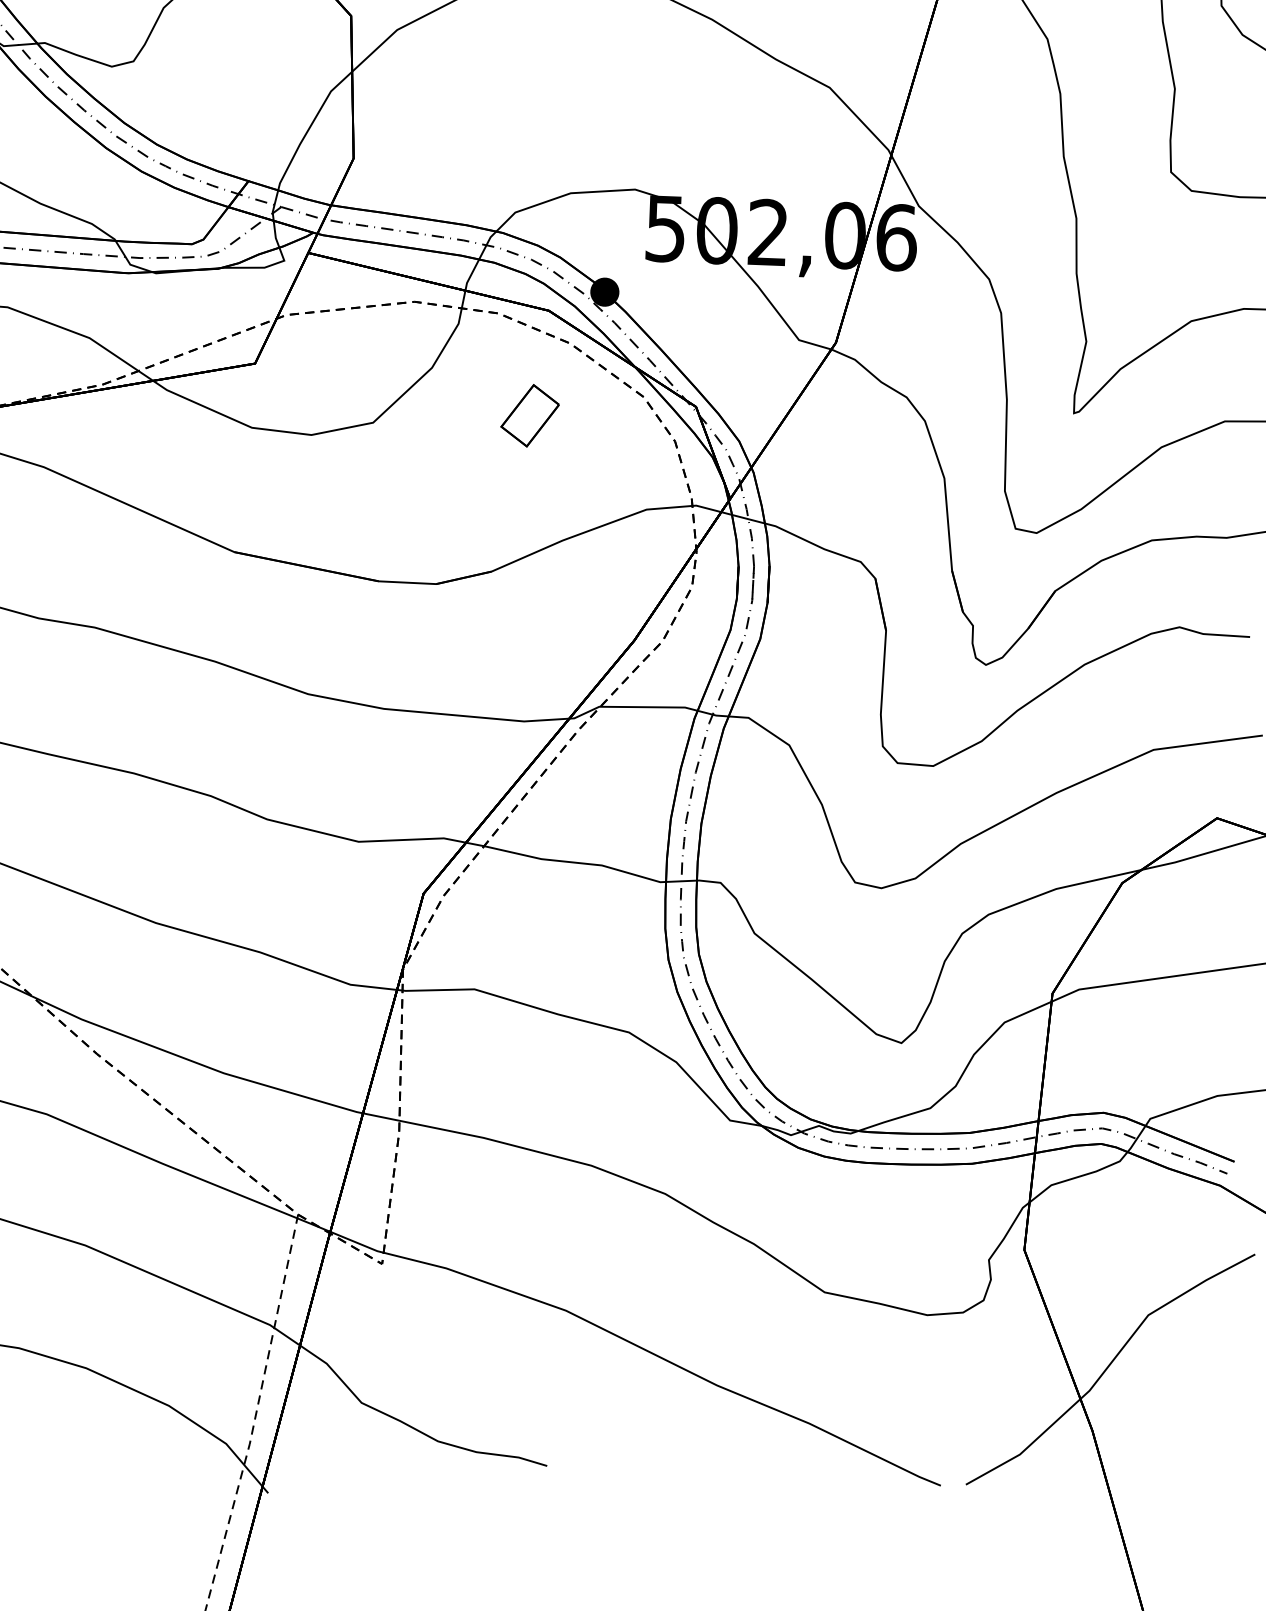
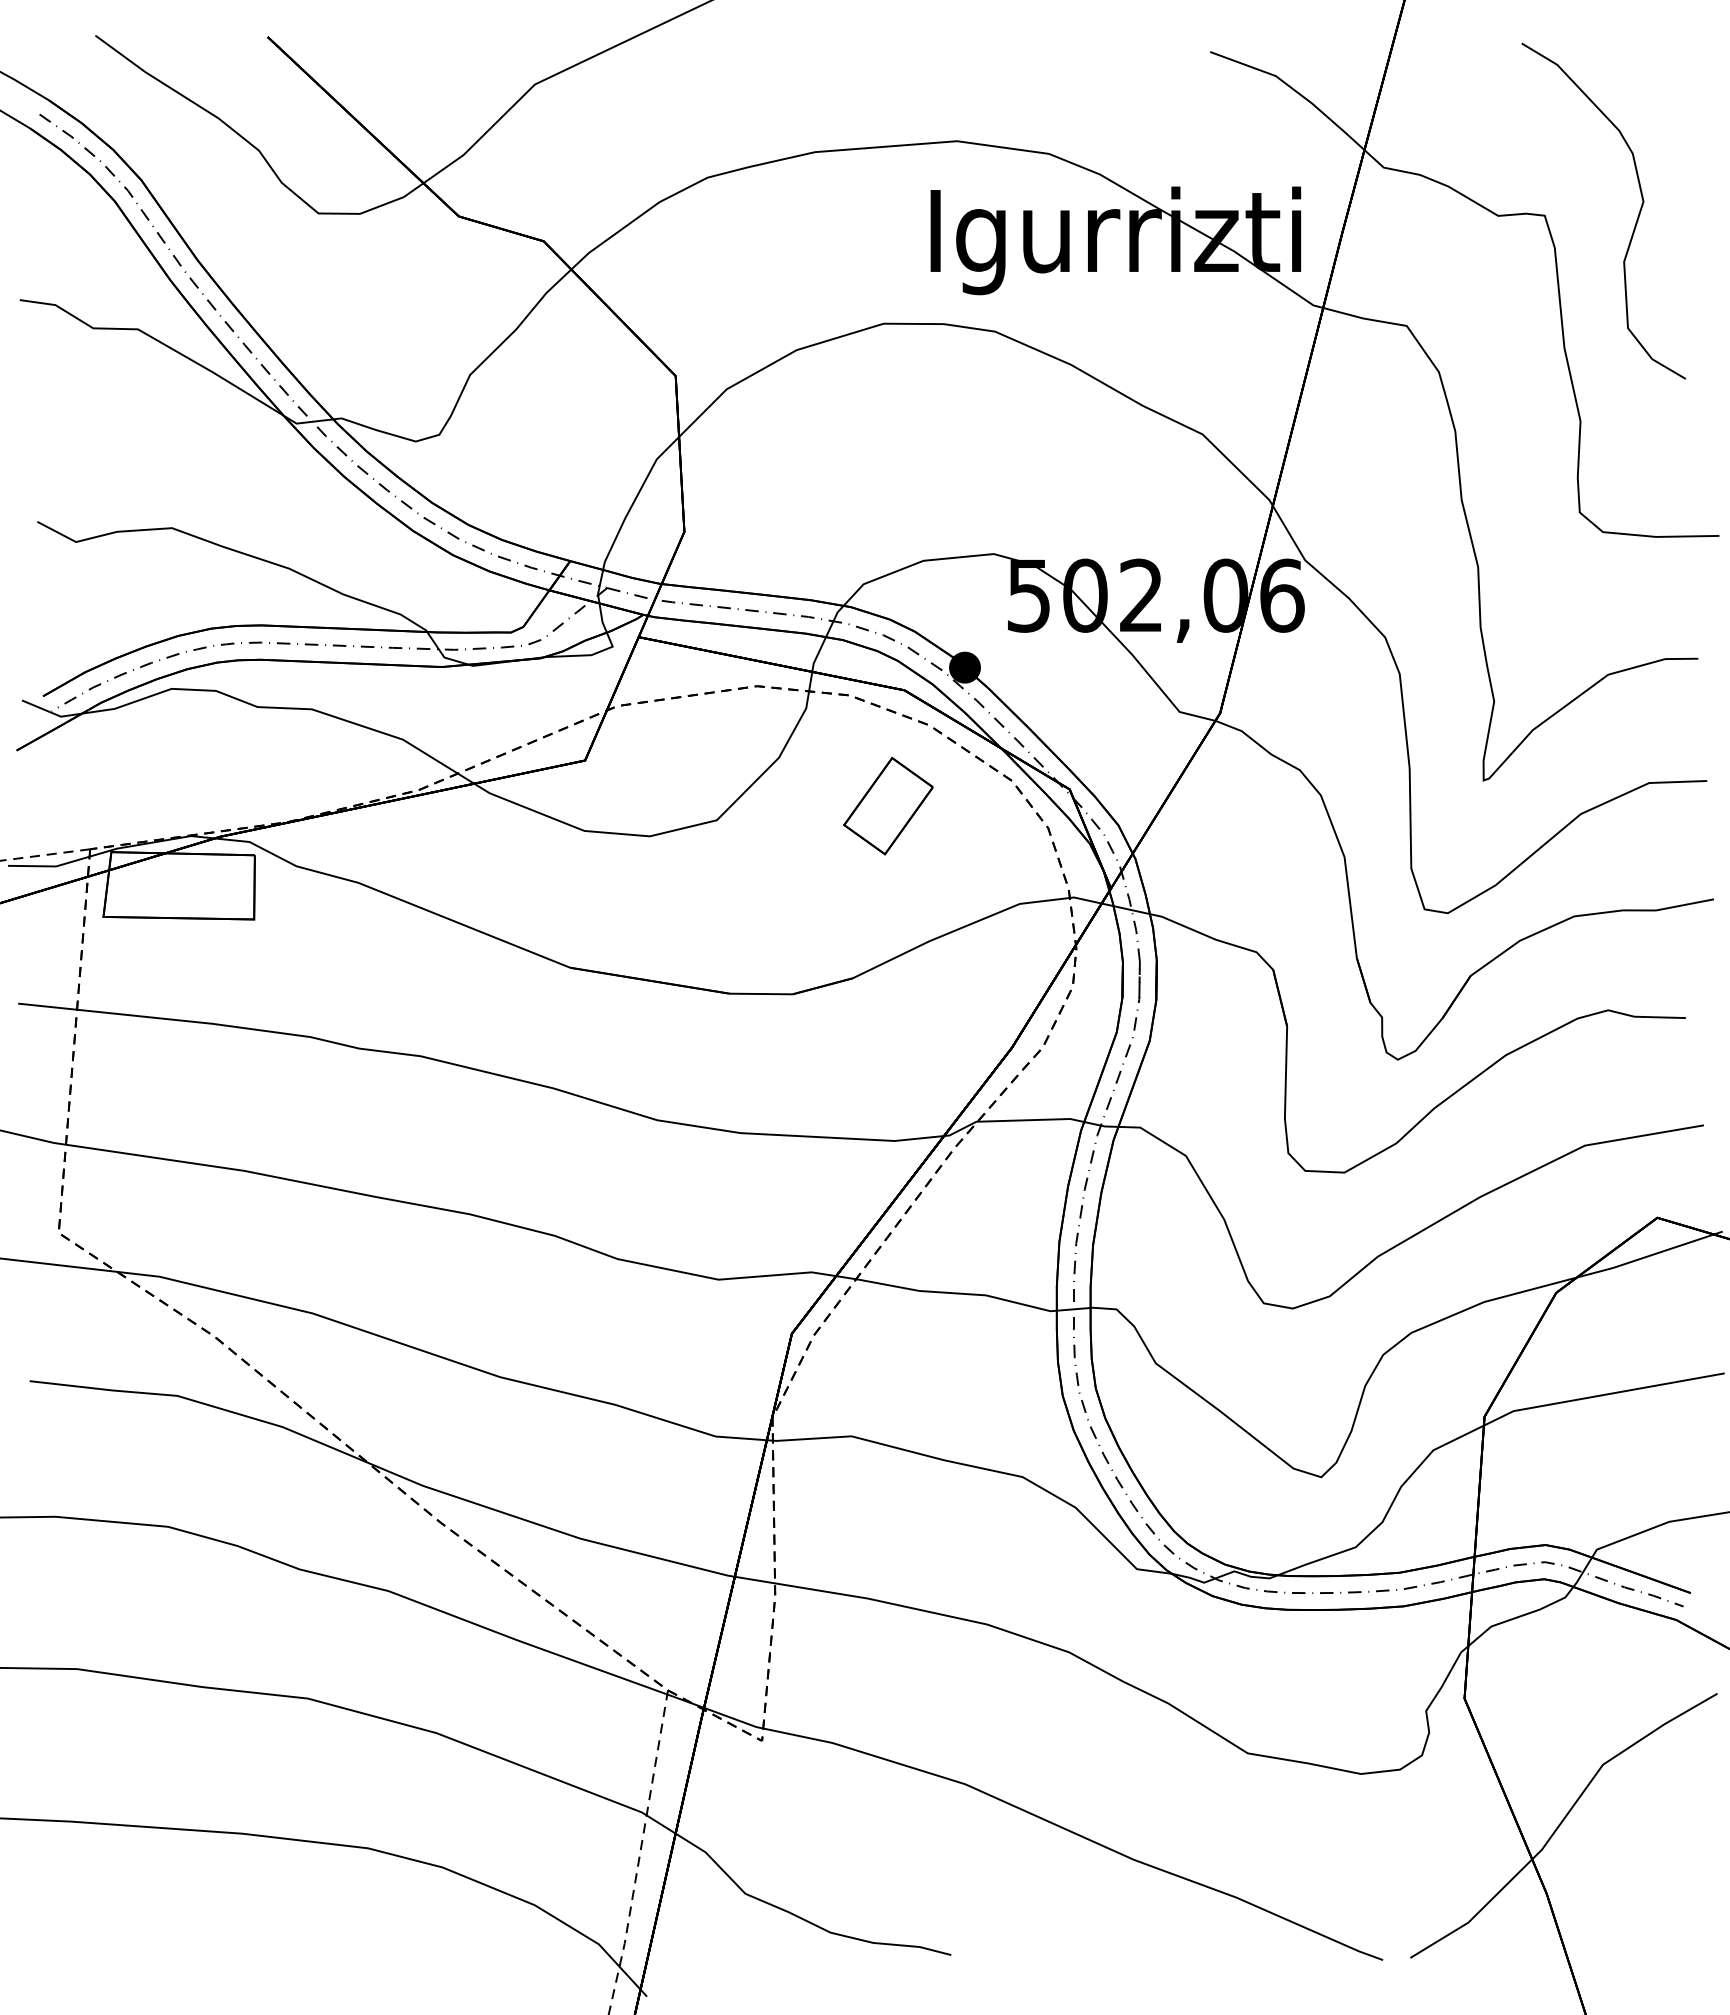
part: (530, 415) -> (888, 805), size x1.43

